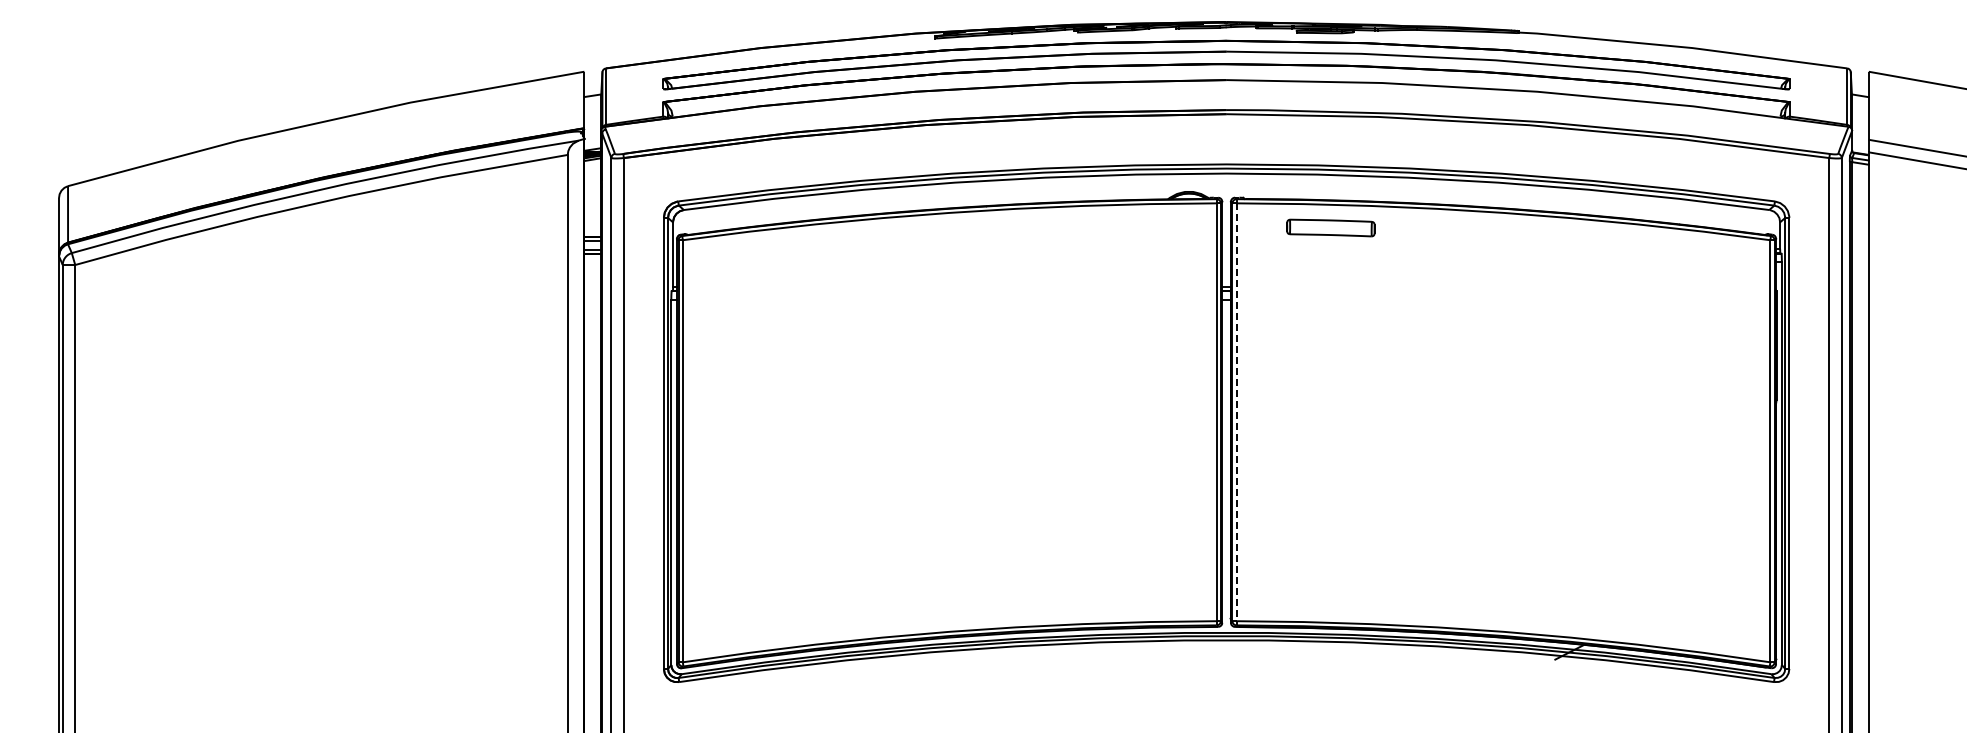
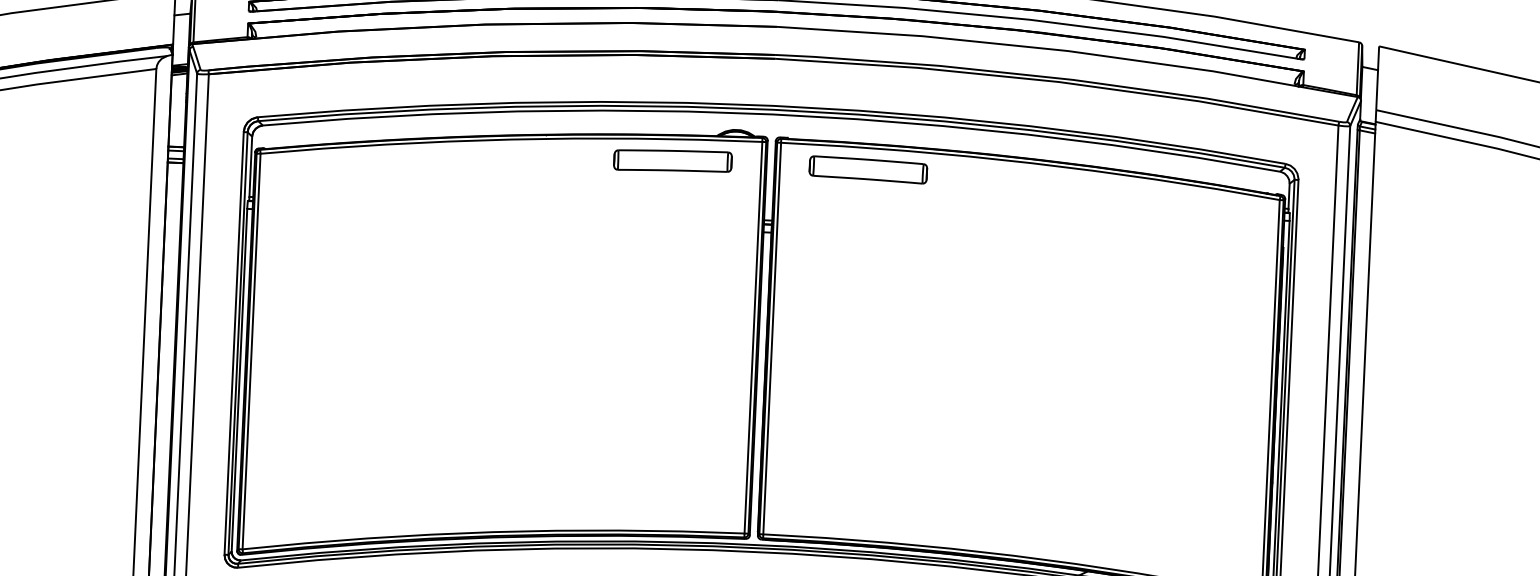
part: (1121, 227) -> (672, 160), added
part: (1330, 227) -> (868, 169), size x1.43
line: (1236, 412) -> (772, 338), dashed -> solid

